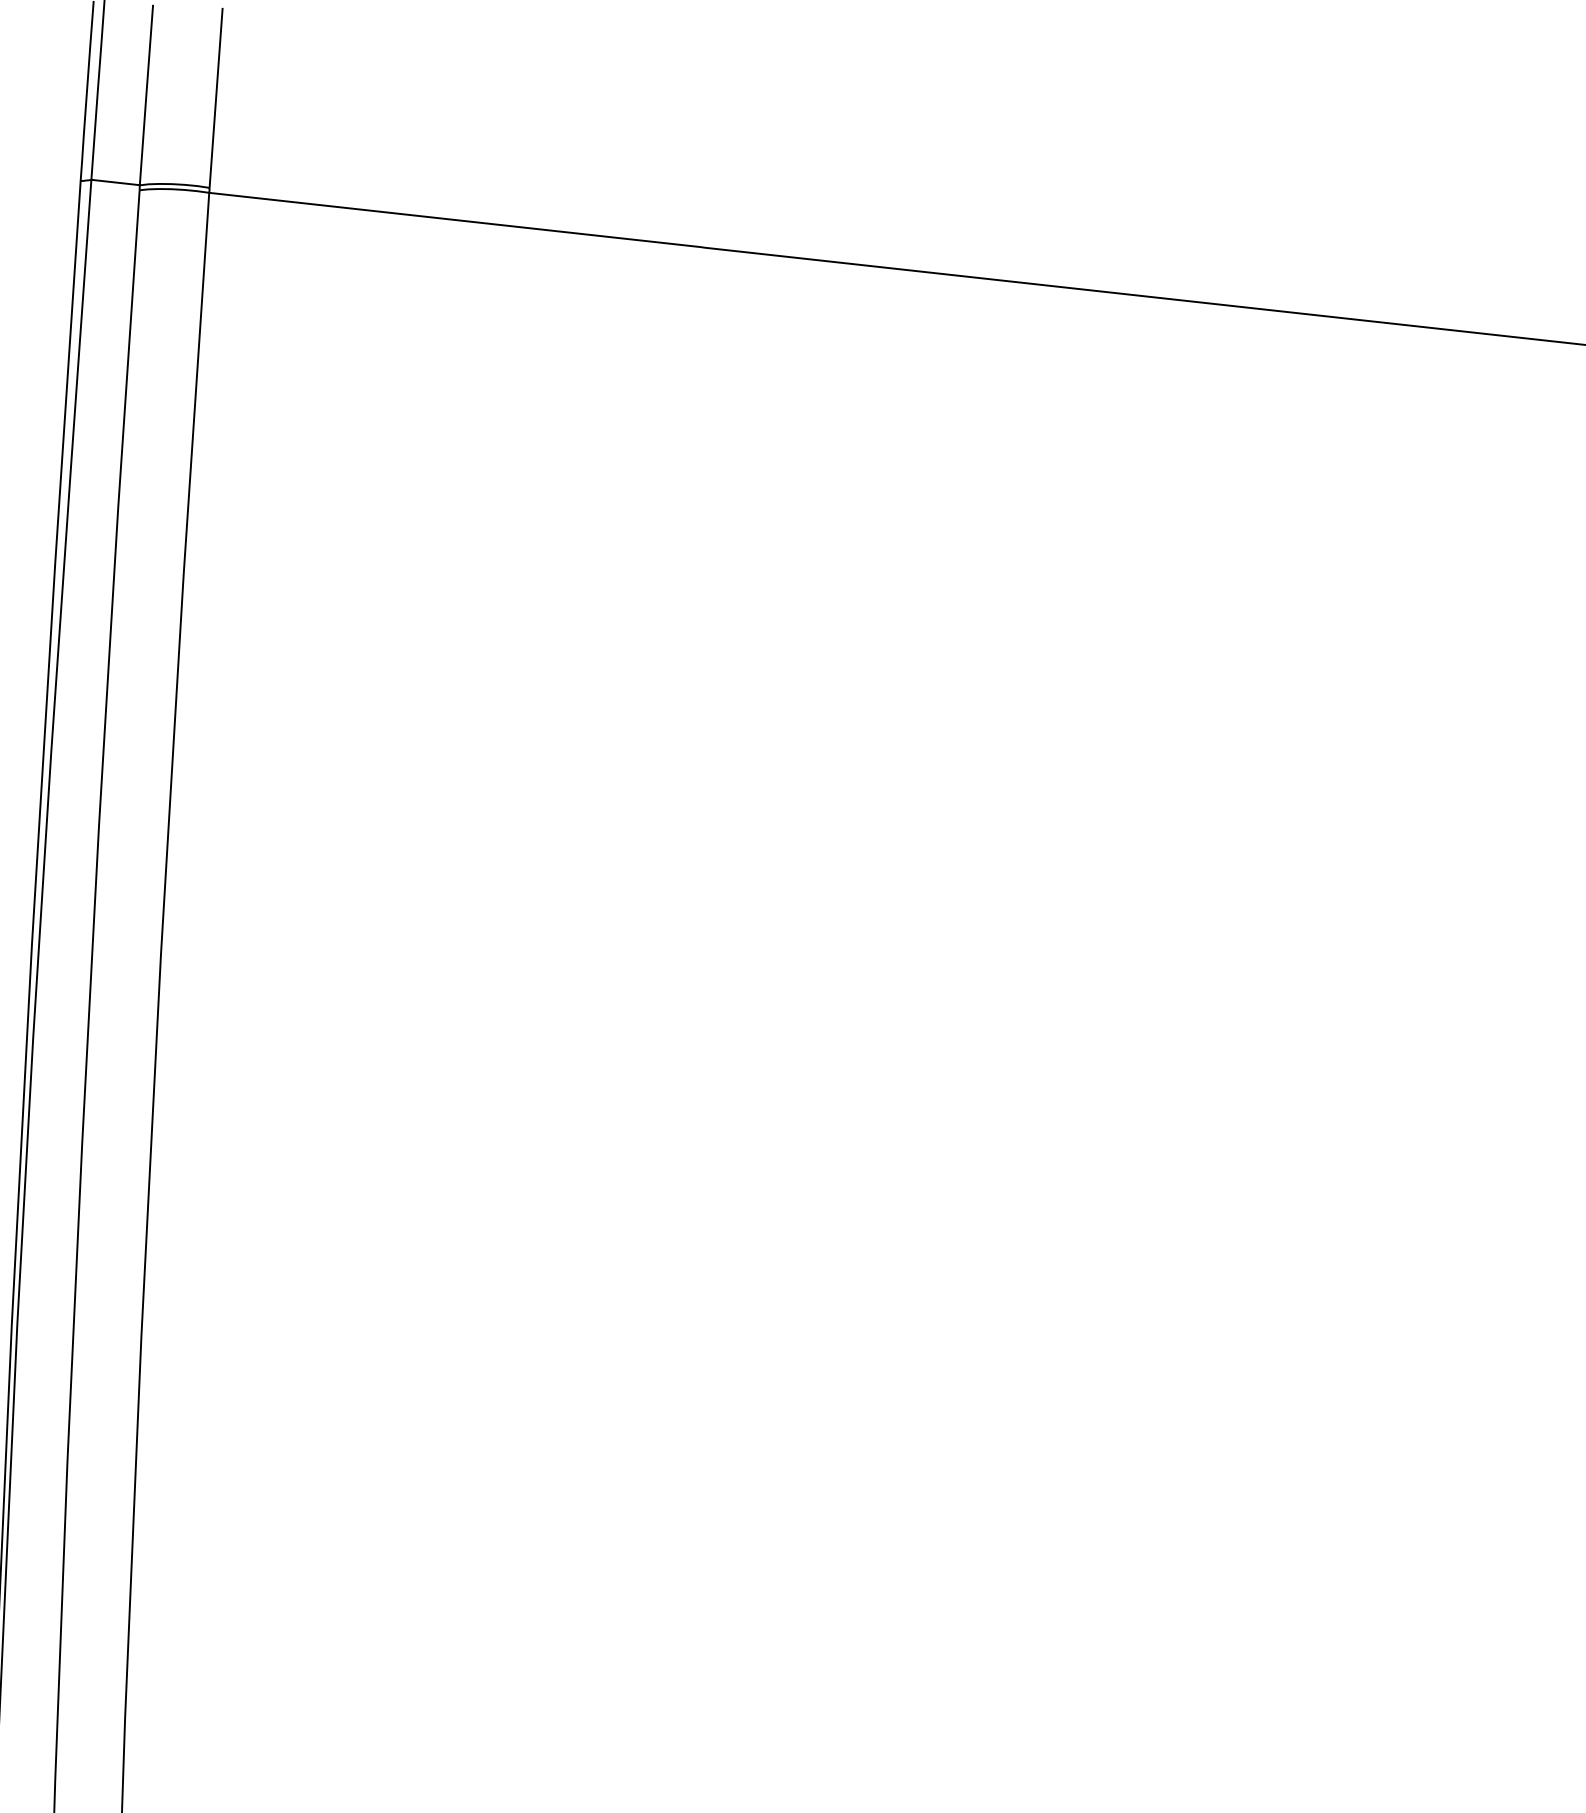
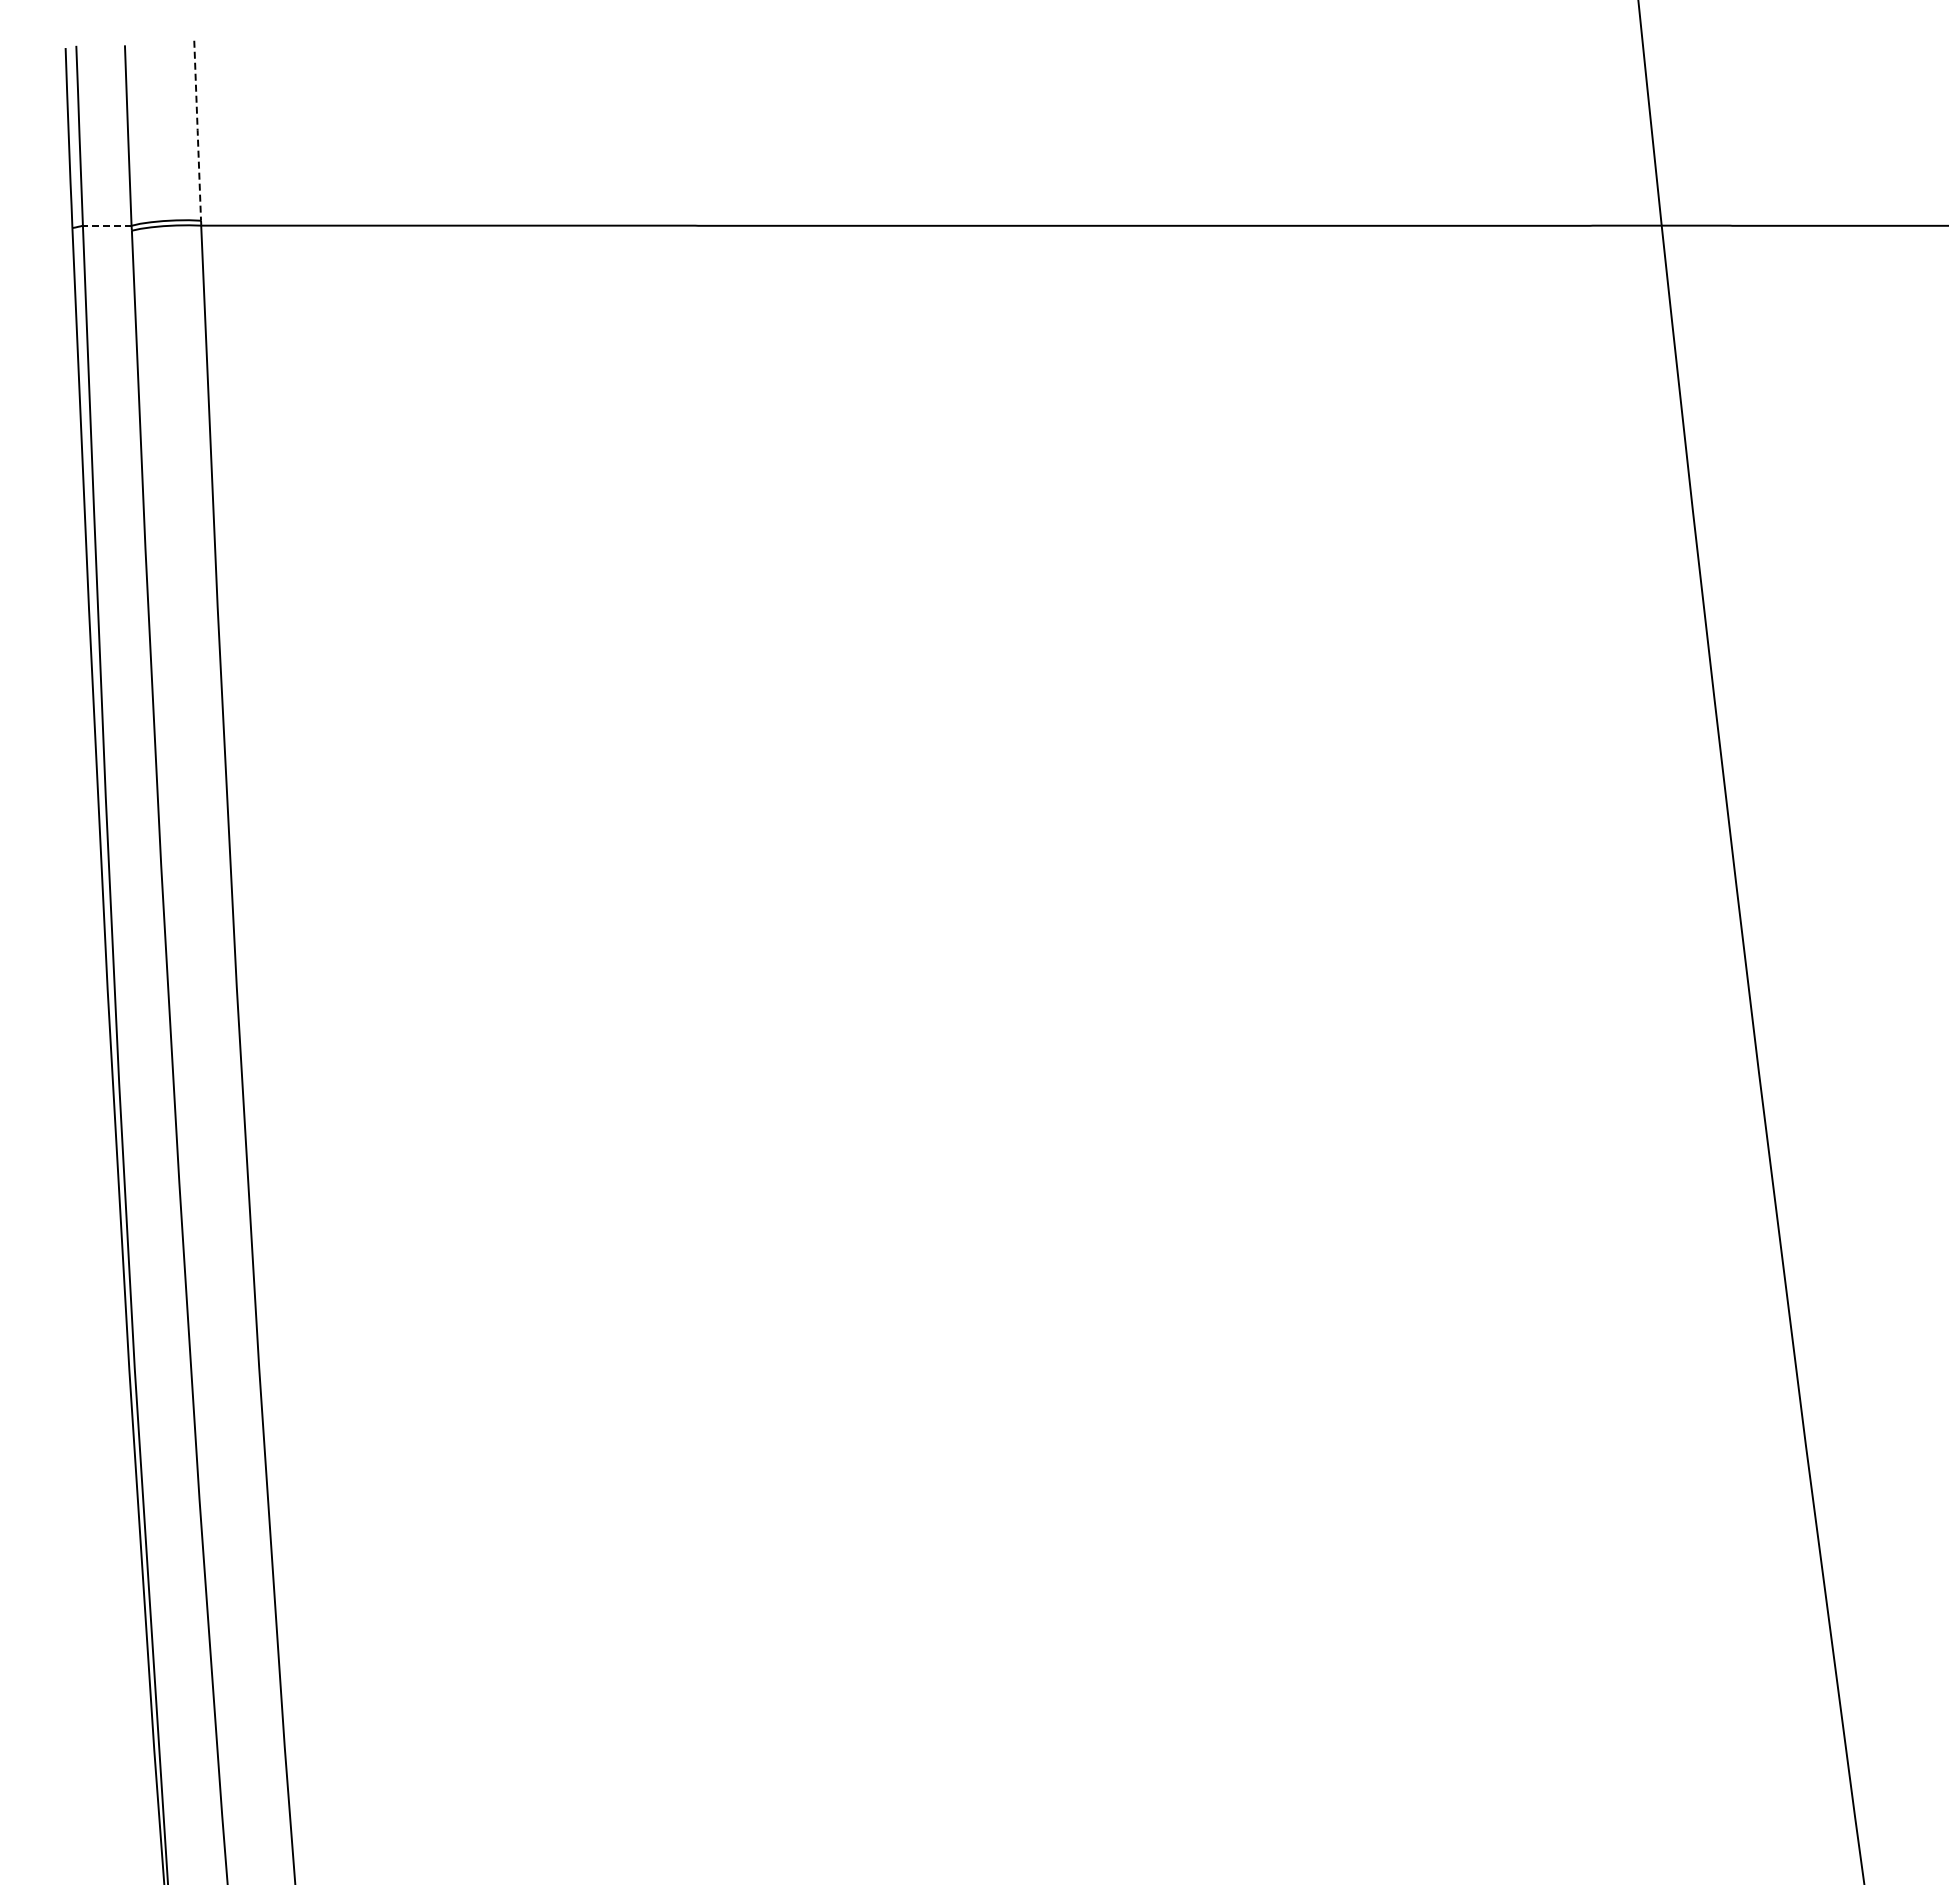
line: (216, 97) -> (197, 130), solid -> dashed
line: (115, 182) -> (107, 225), solid -> dashed

